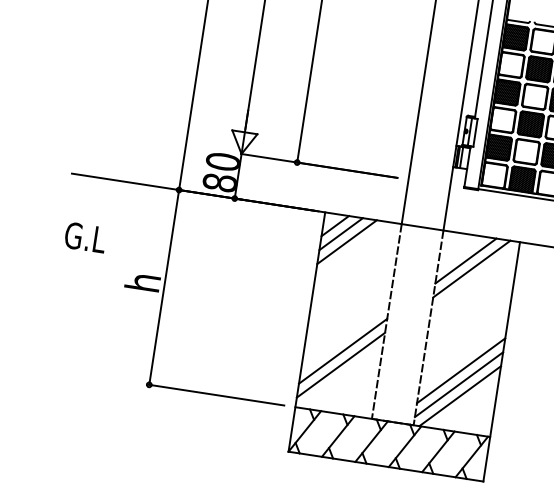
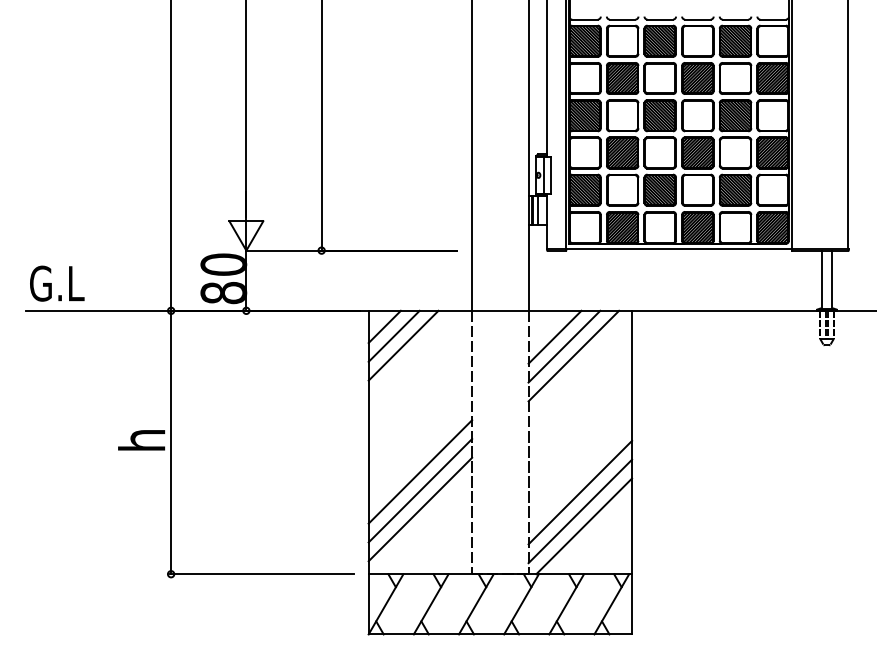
text: (85, 237) -> (57, 283), moved
line: (459, 252) -> (554, 336), added
line: (345, 337) -> (420, 471), added

